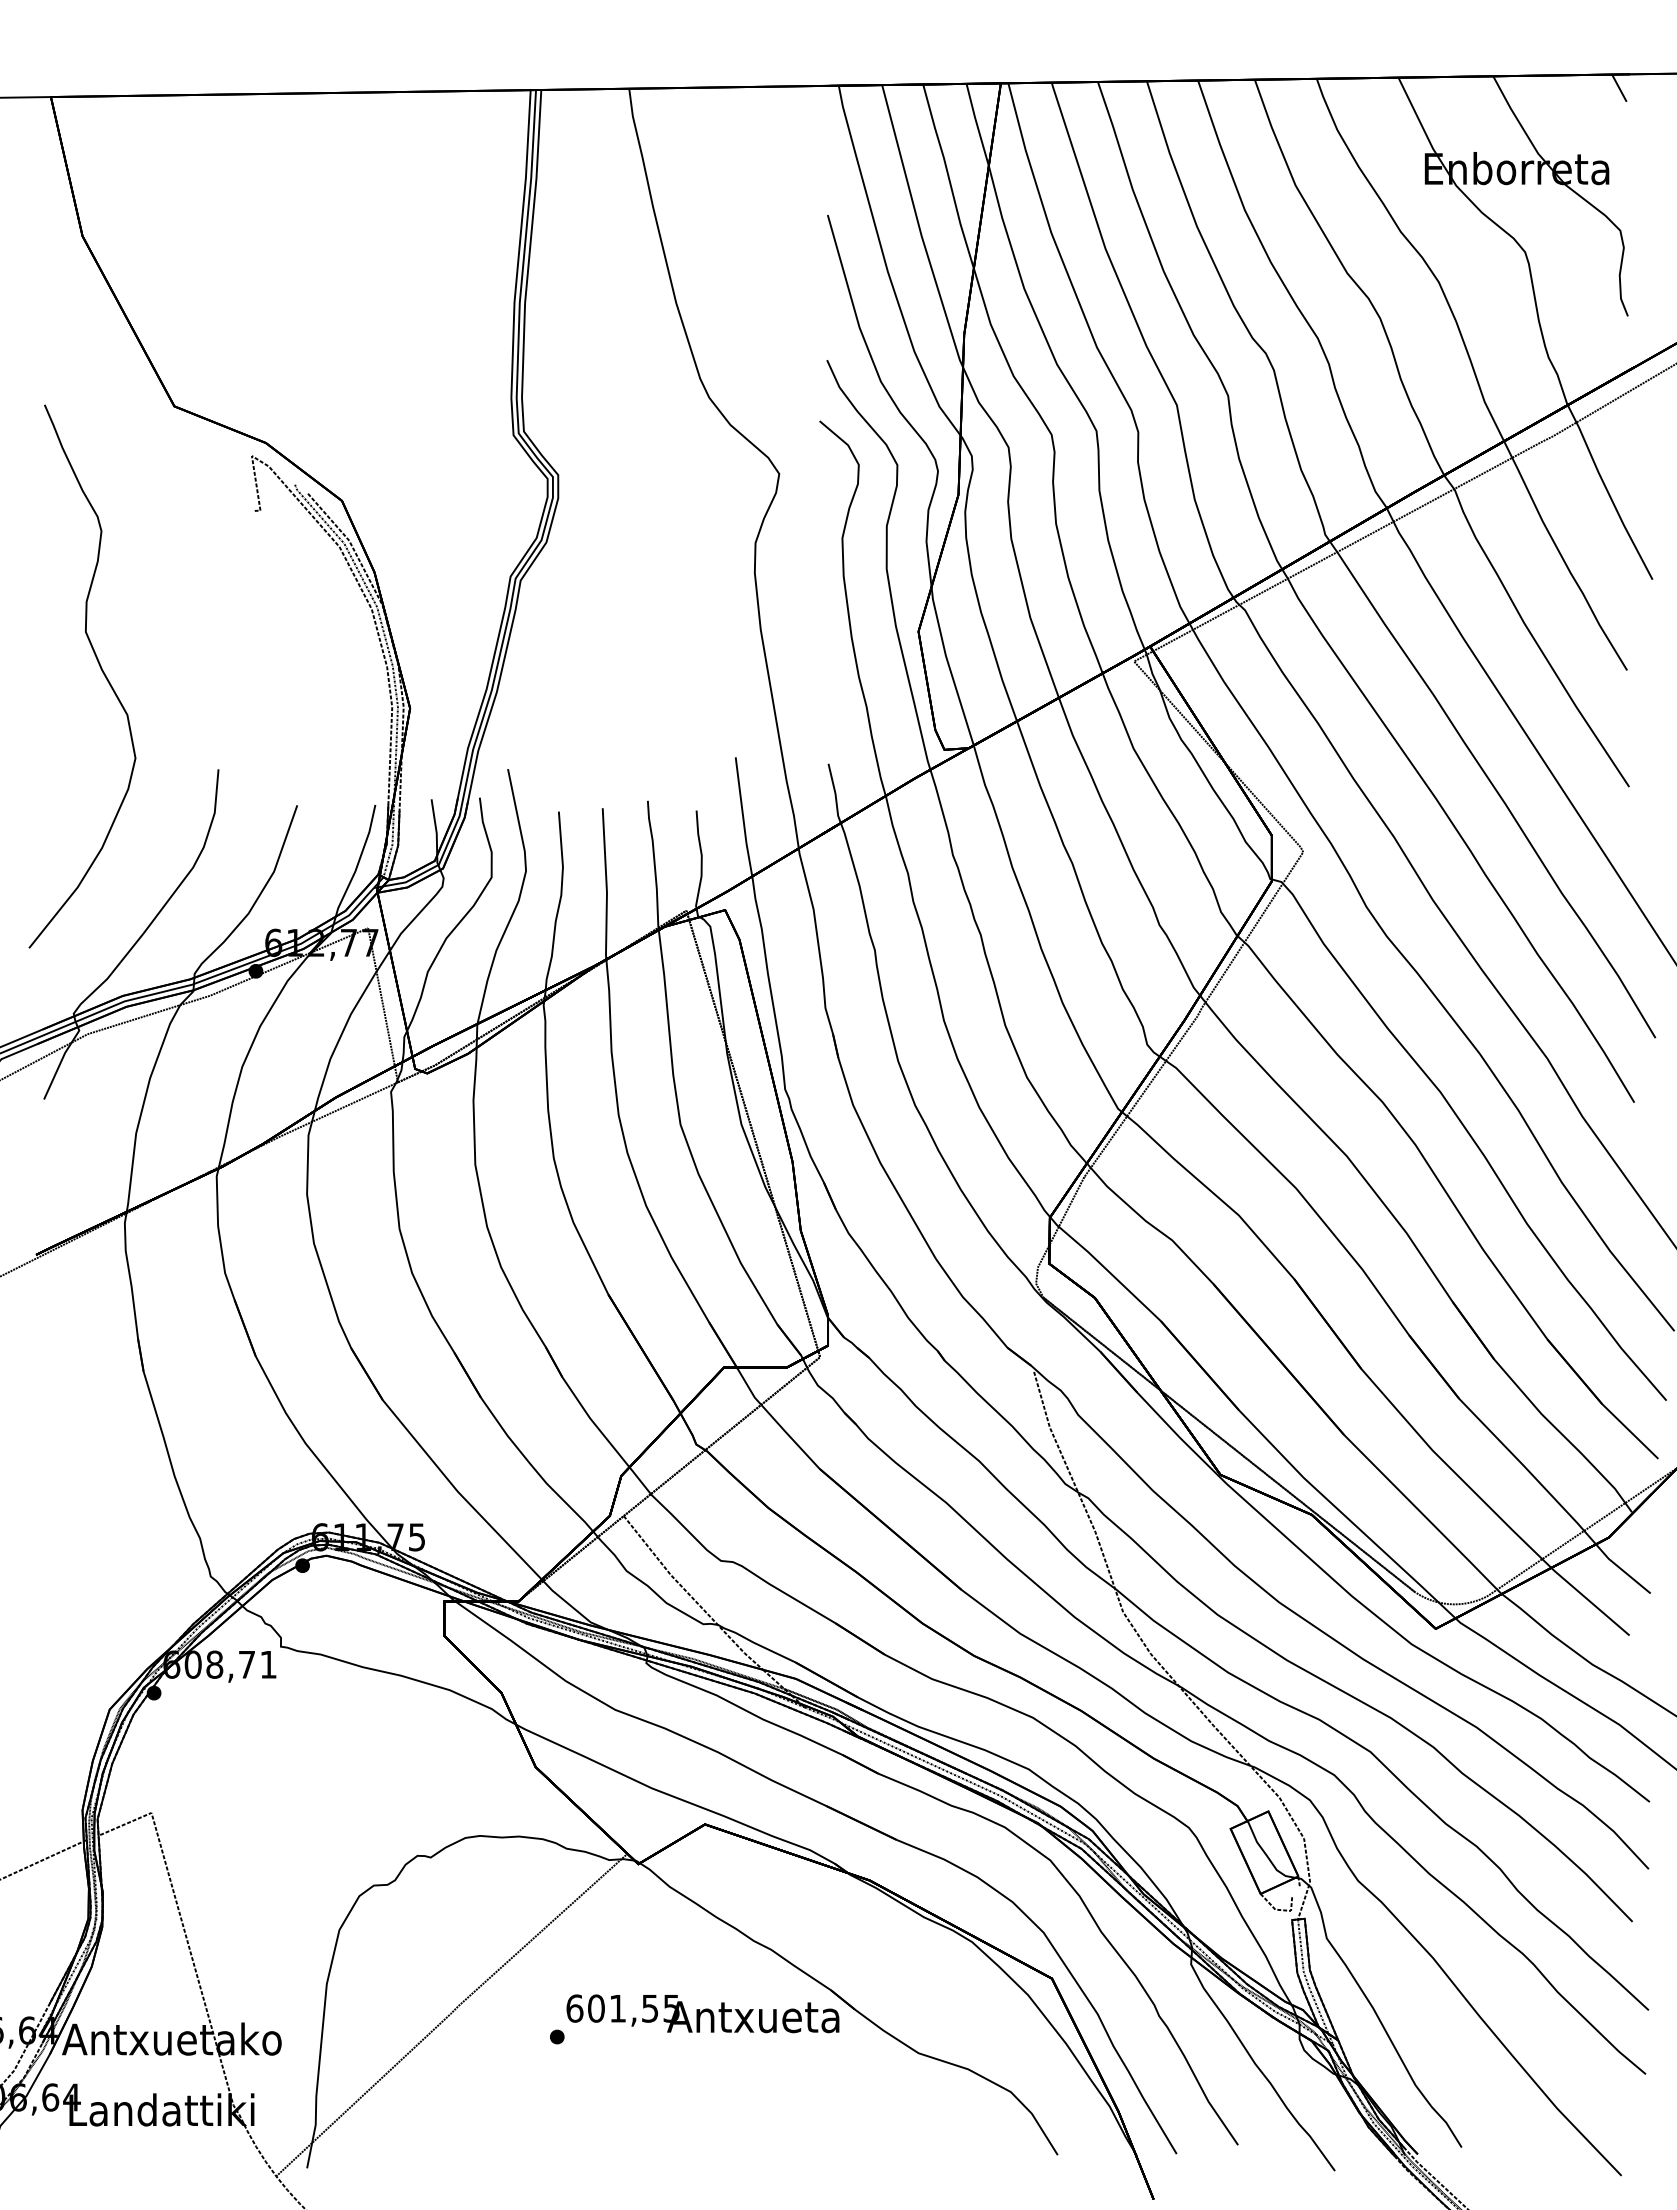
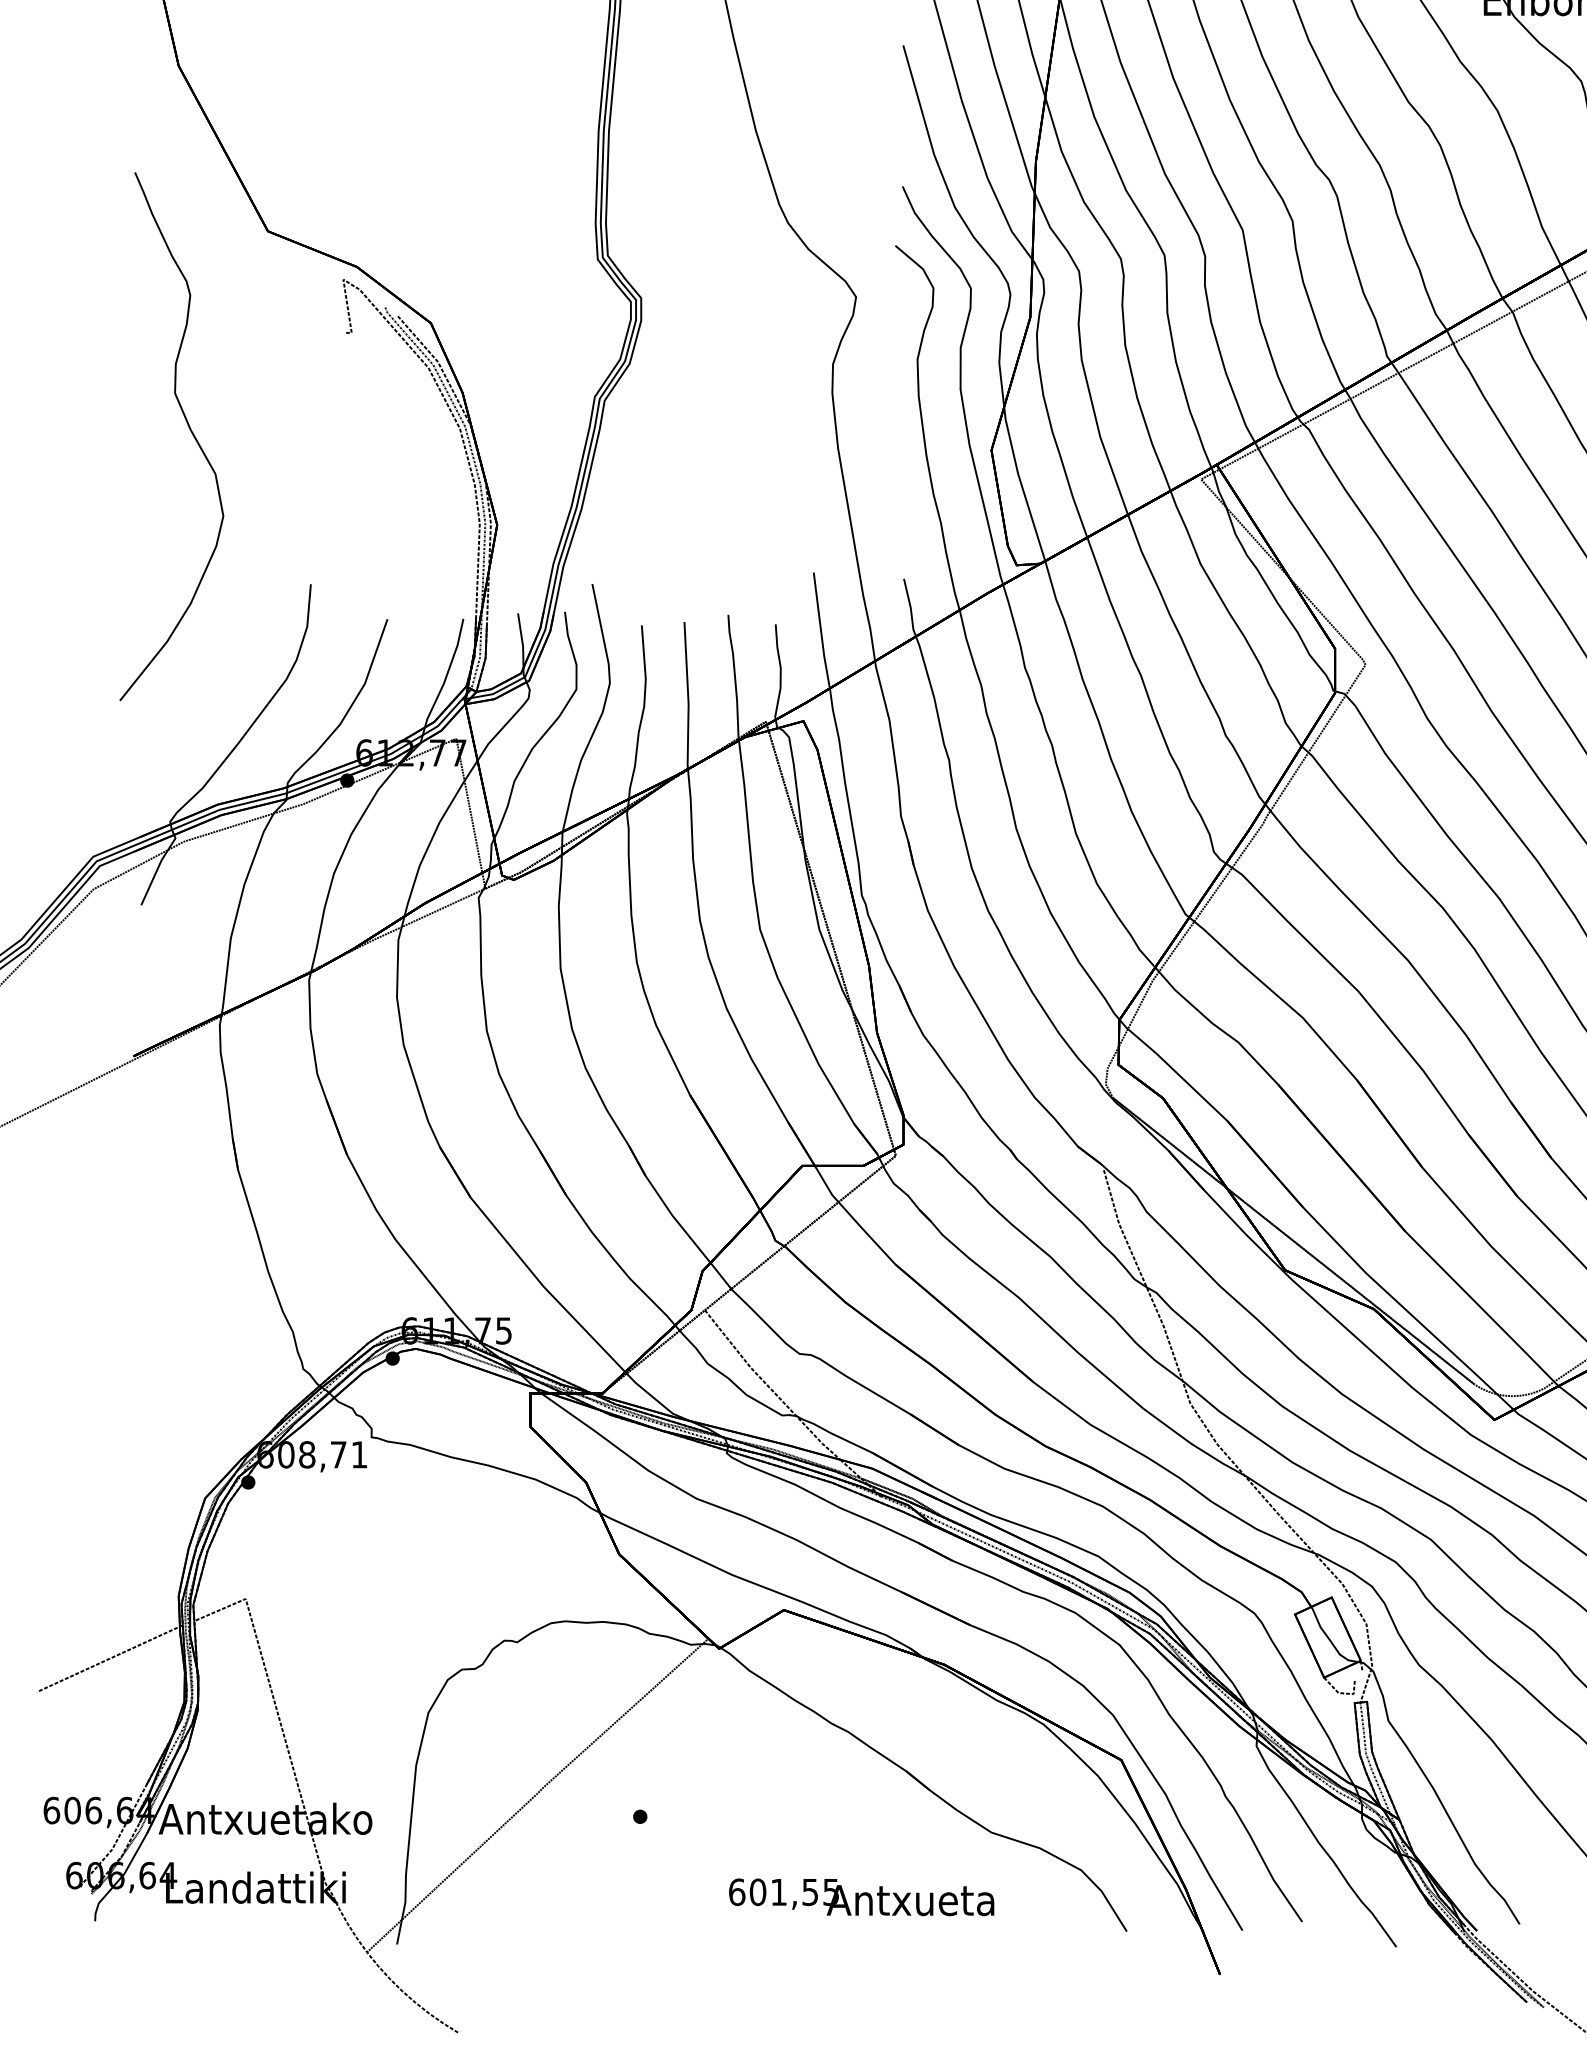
part: (100, 669) -> (189, 429), moved
text: (702, 2013) -> (861, 1897), moved

